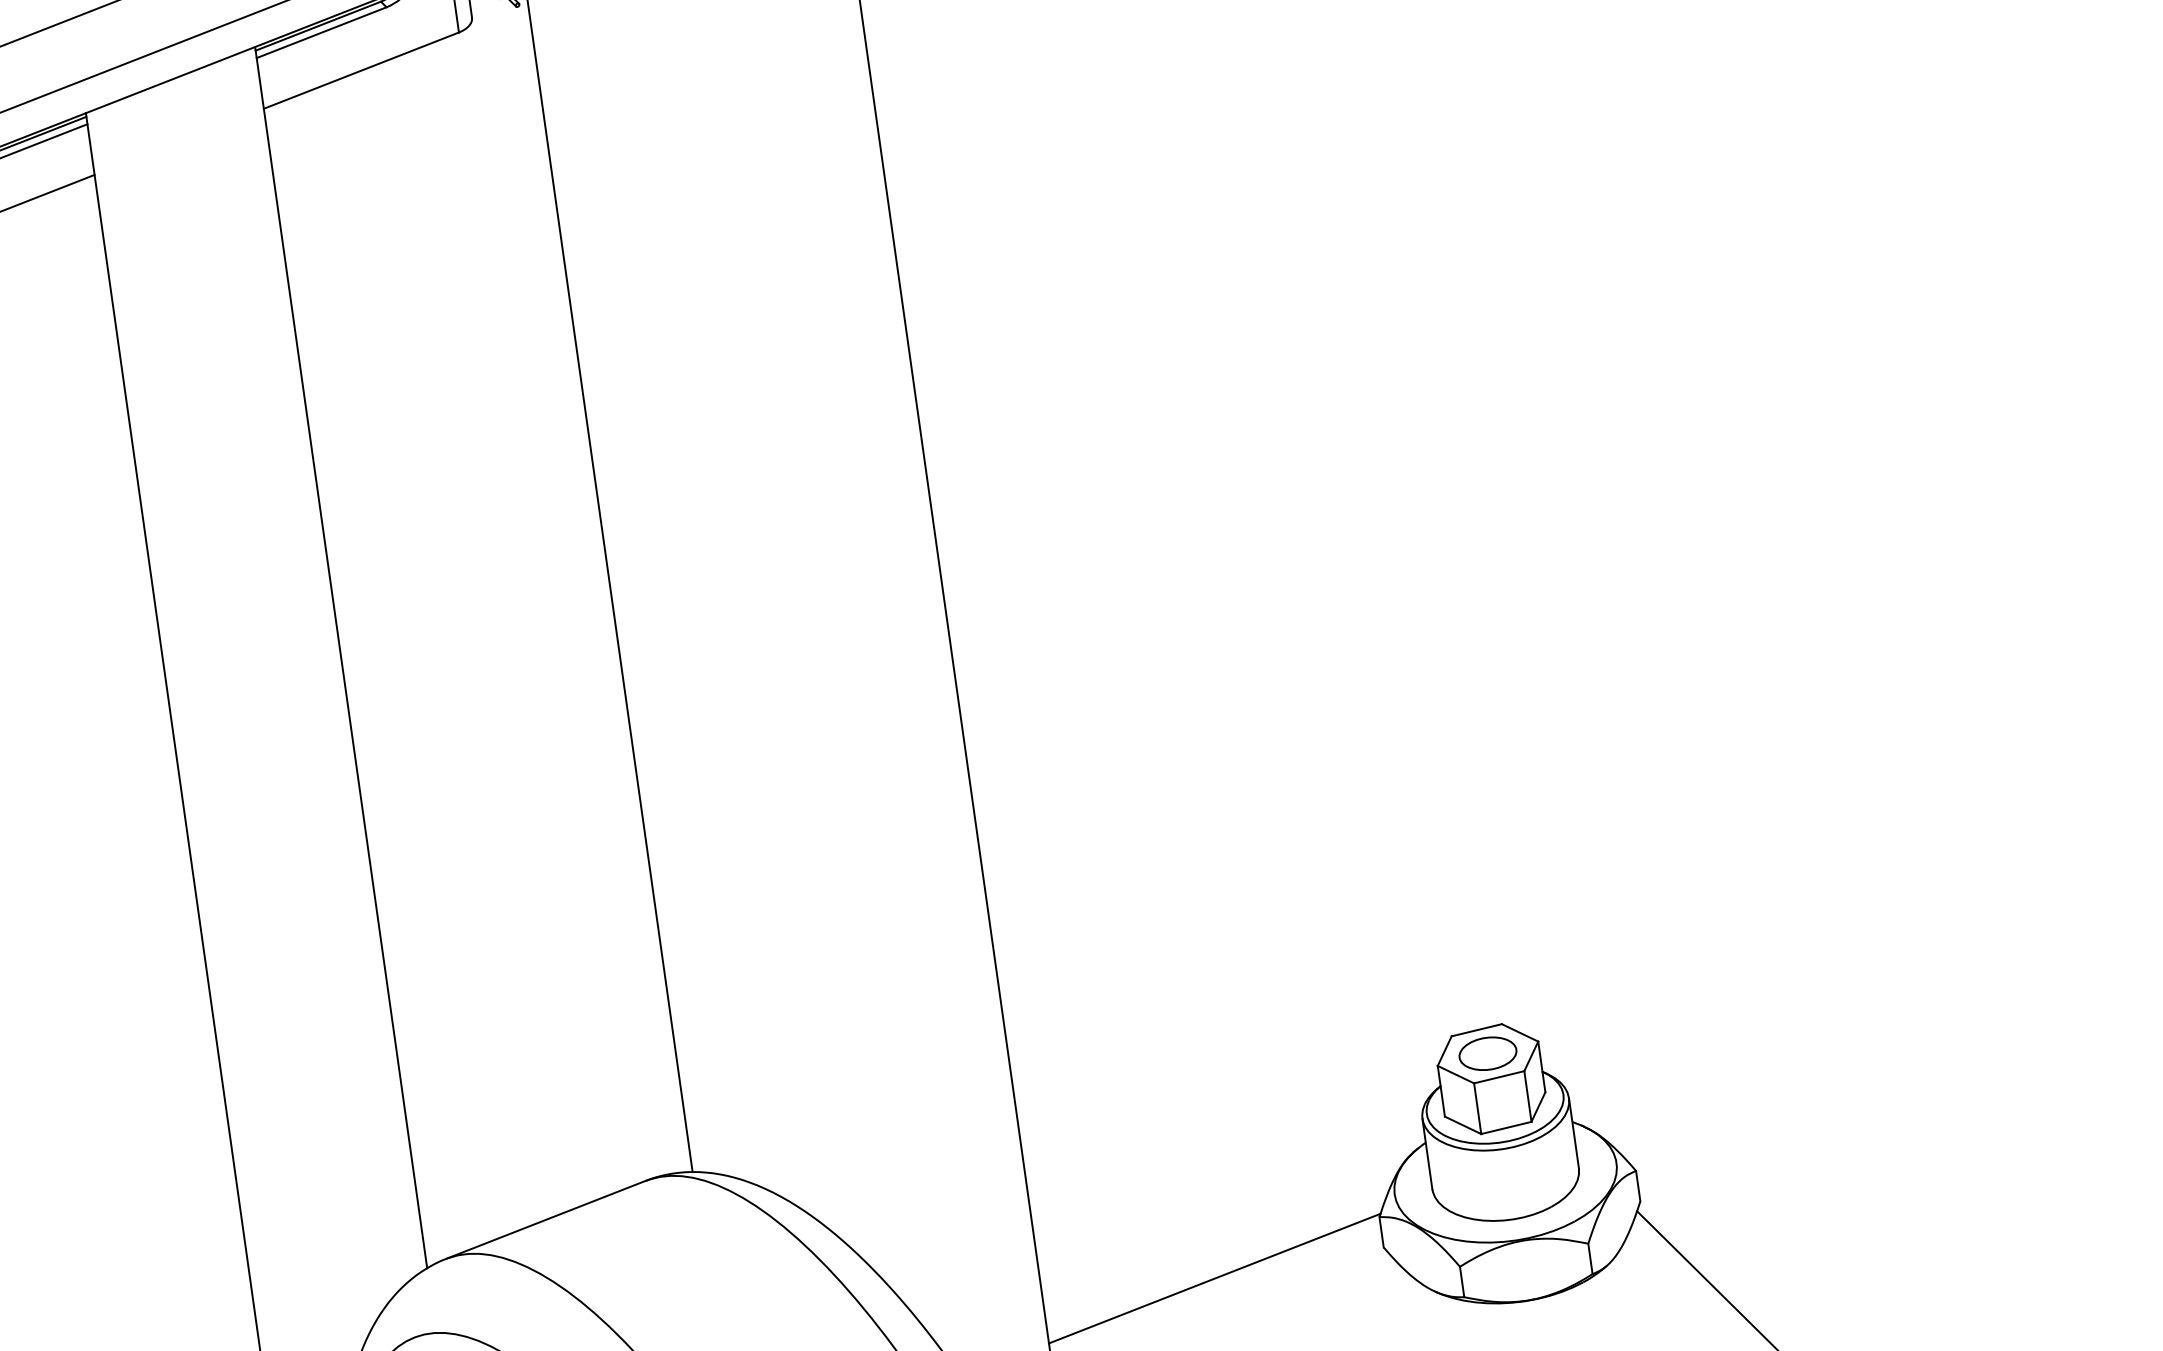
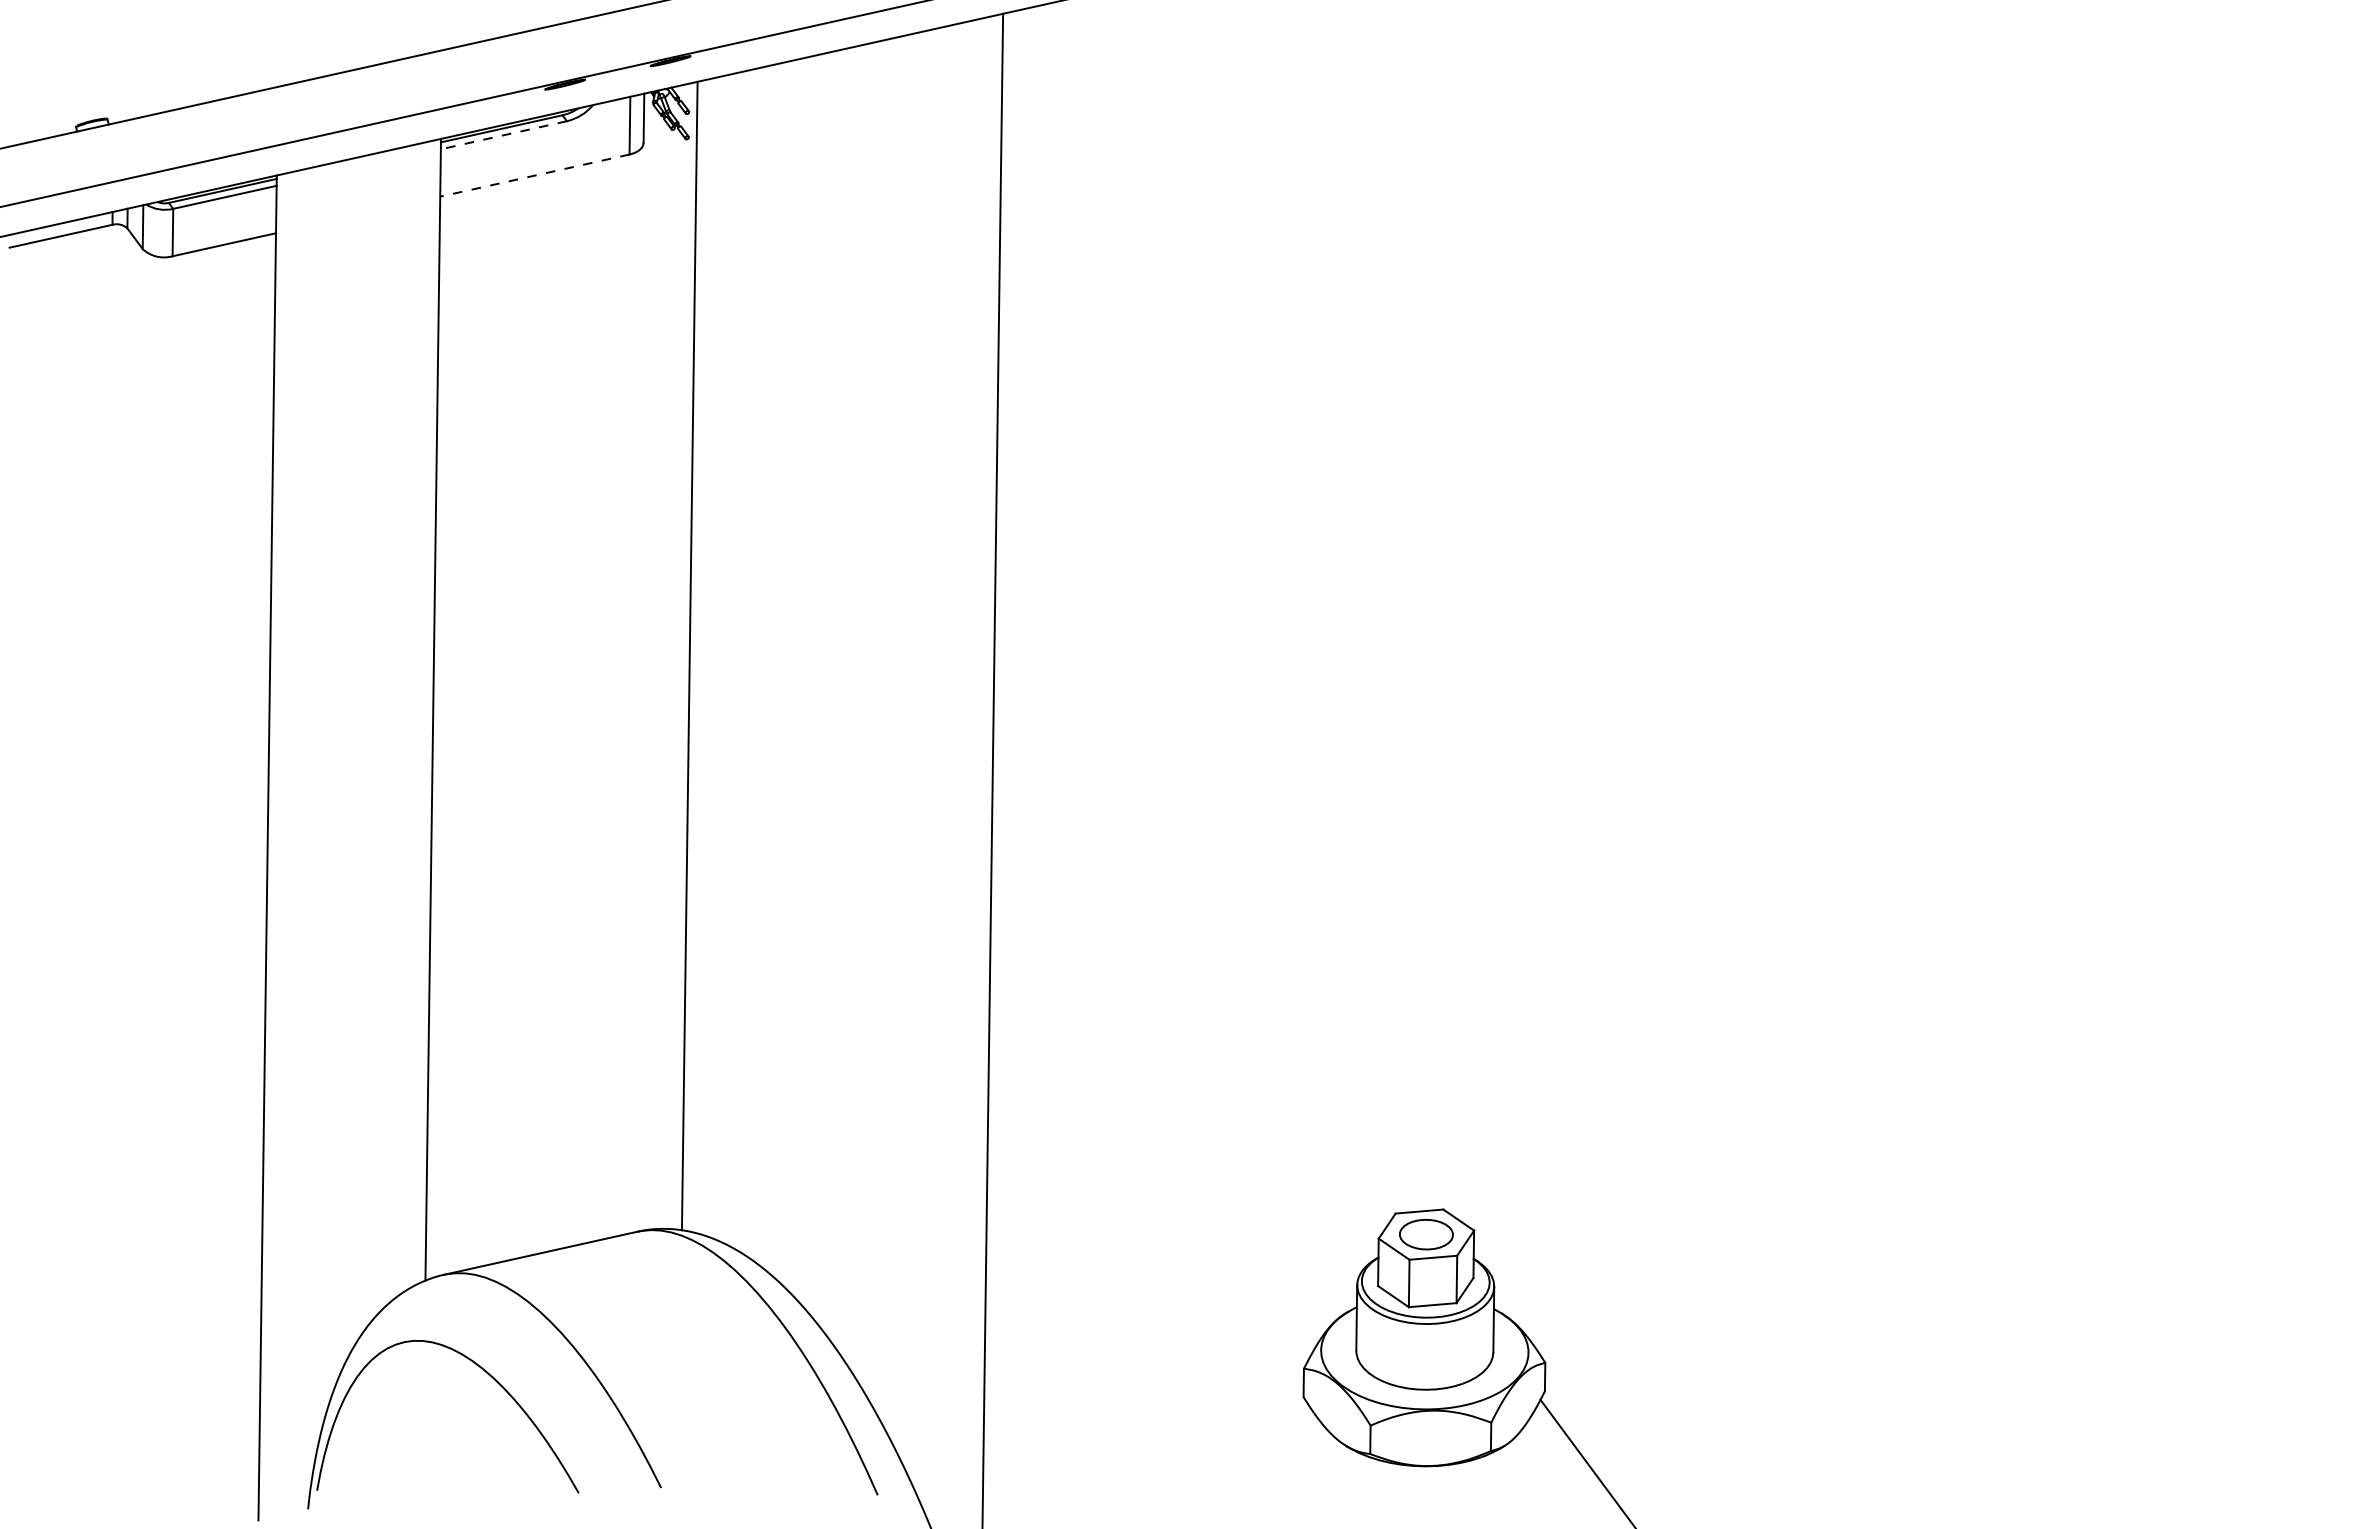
line: (321, 33) -> (503, 135), solid -> dashed
line: (360, 70) -> (534, 175), solid -> dashed
line: (1214, 1278) -> (1144, 1401), removed

